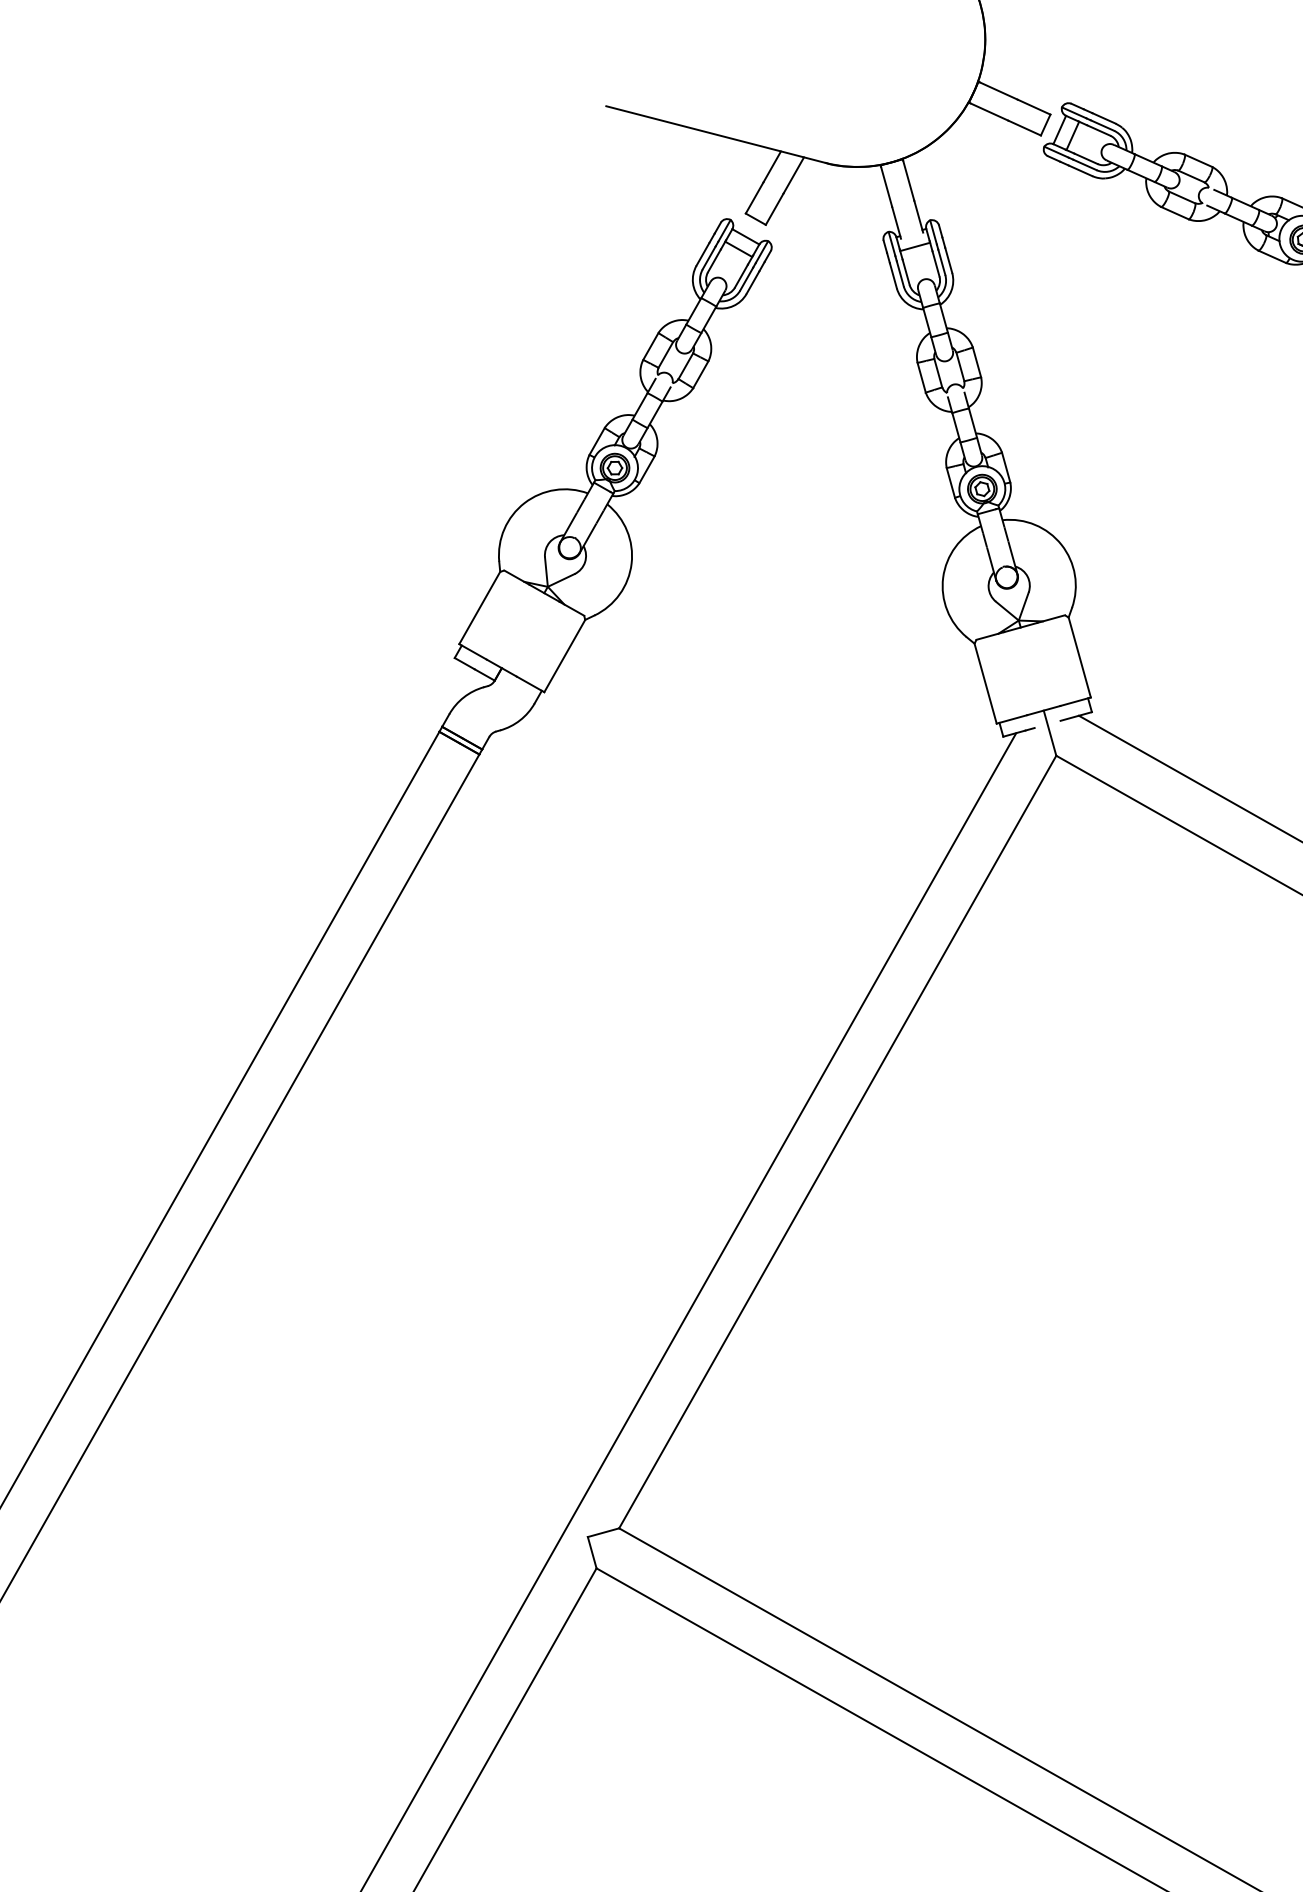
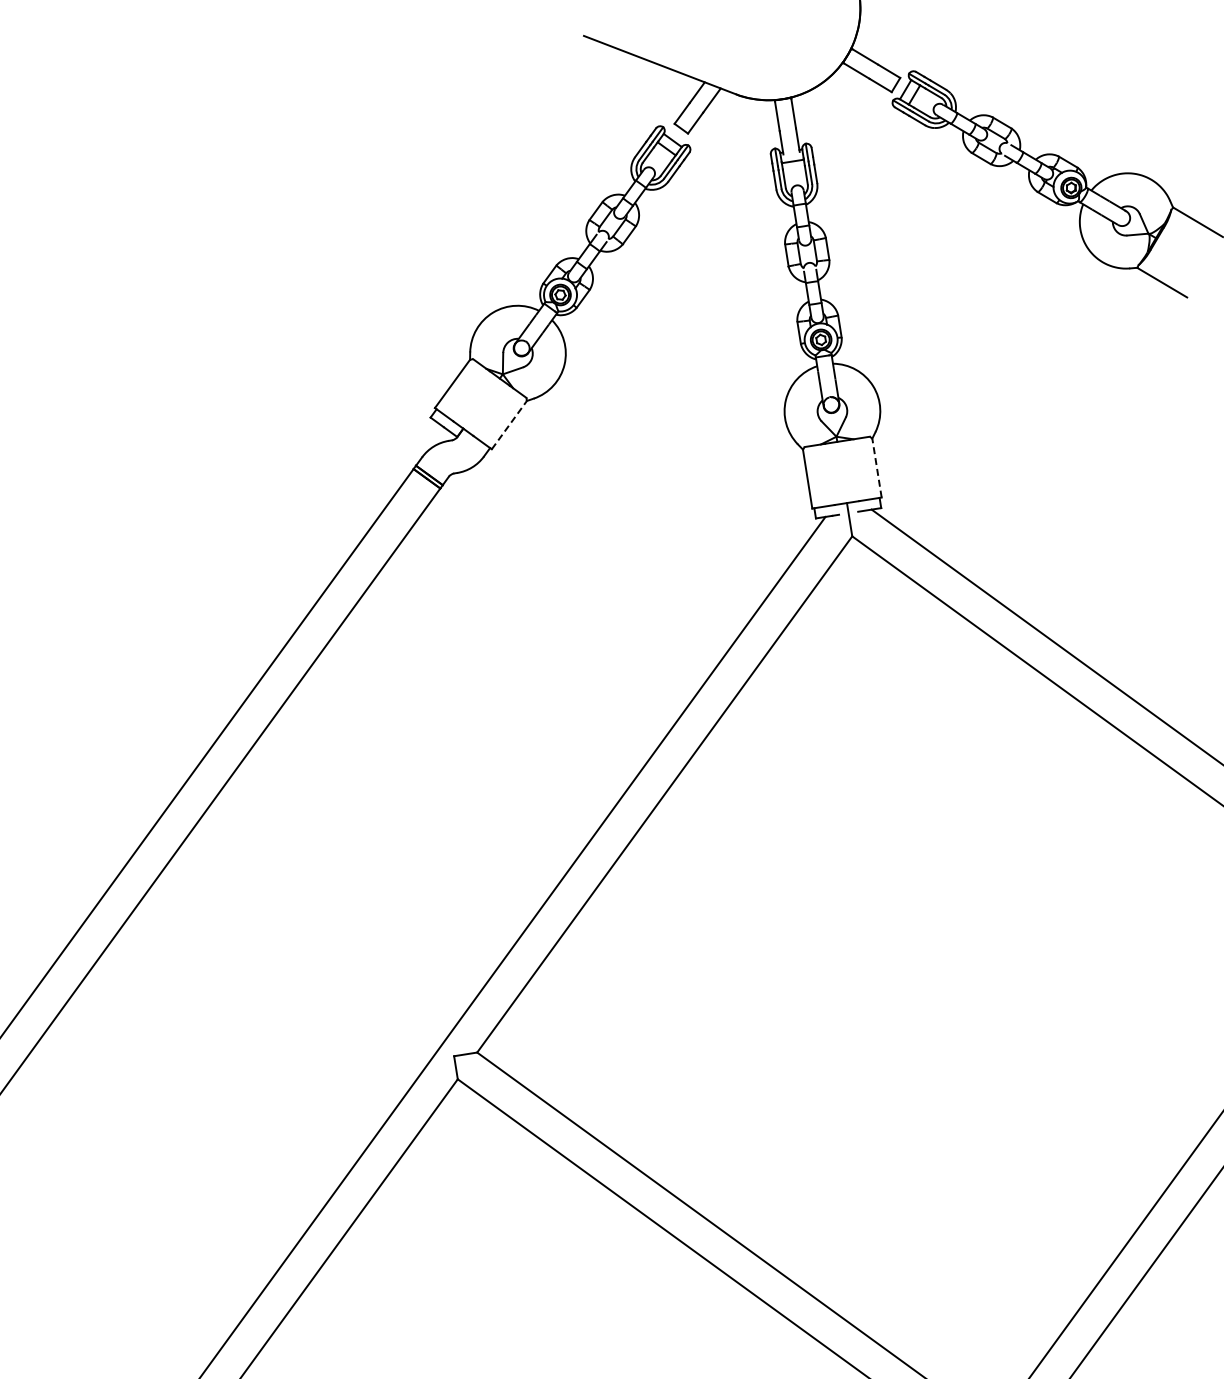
line: (565, 656) -> (509, 425), solid -> dashed
line: (1080, 657) -> (877, 468), solid -> dashed

